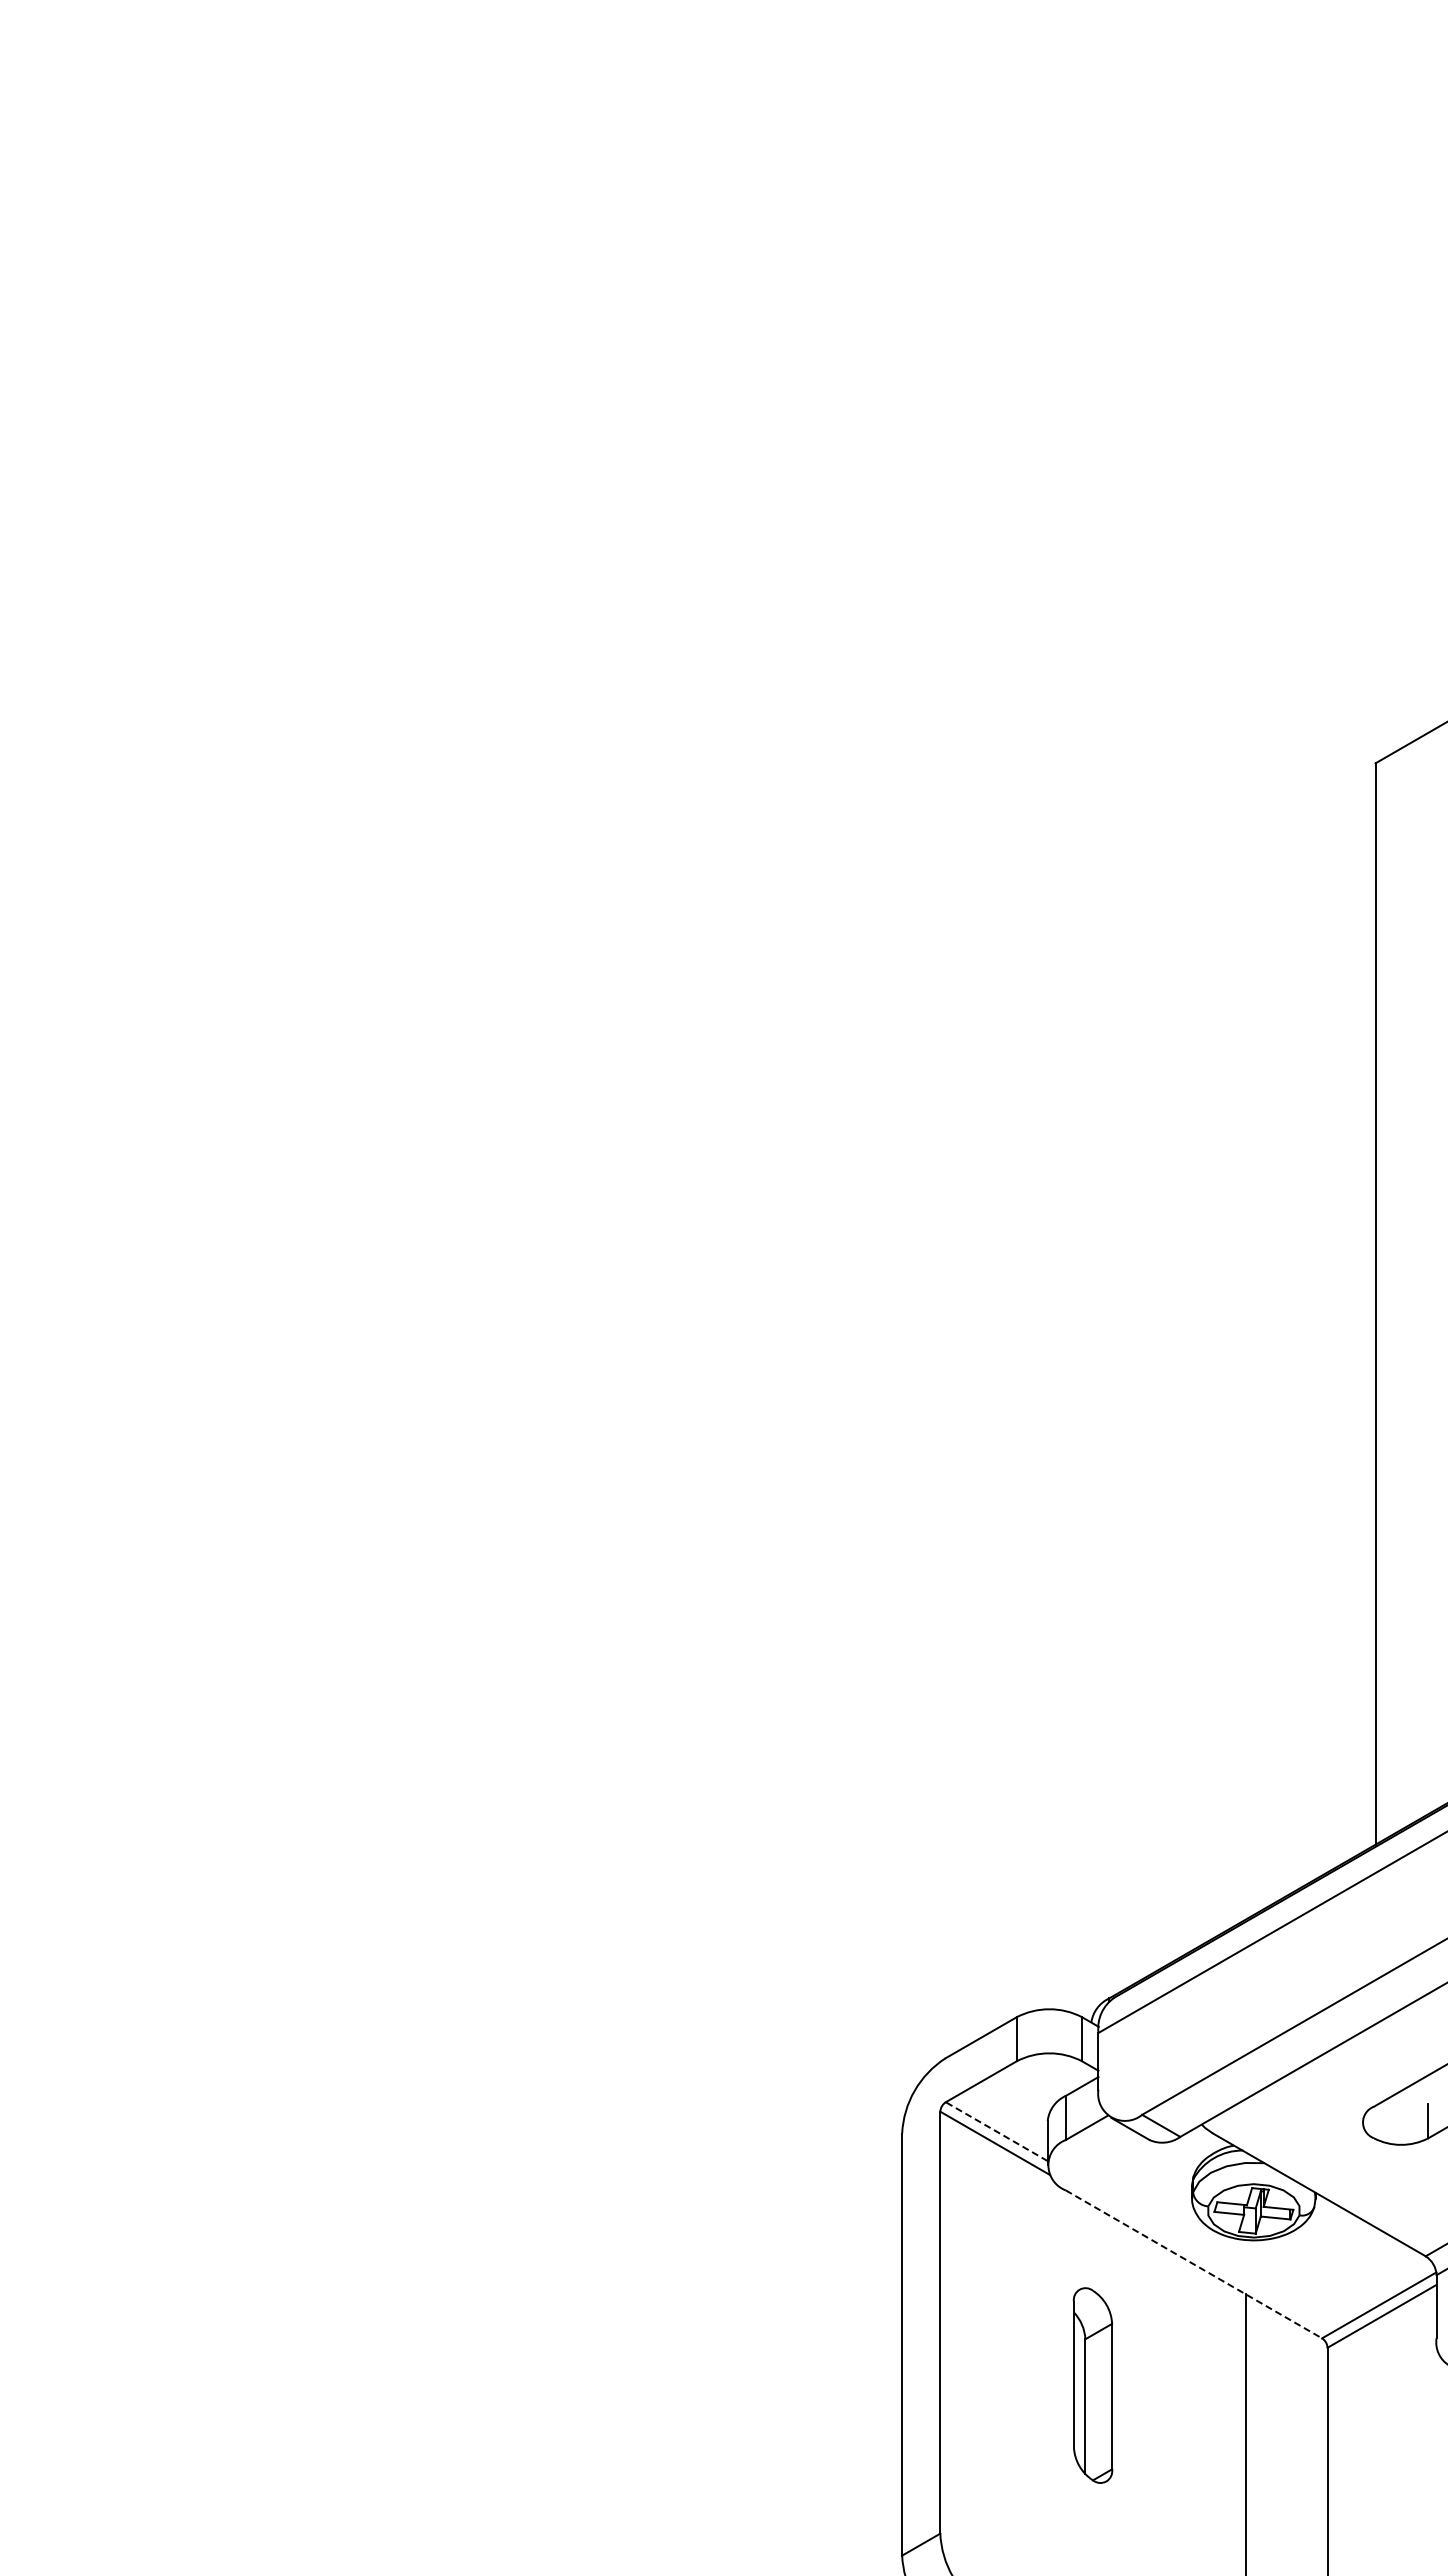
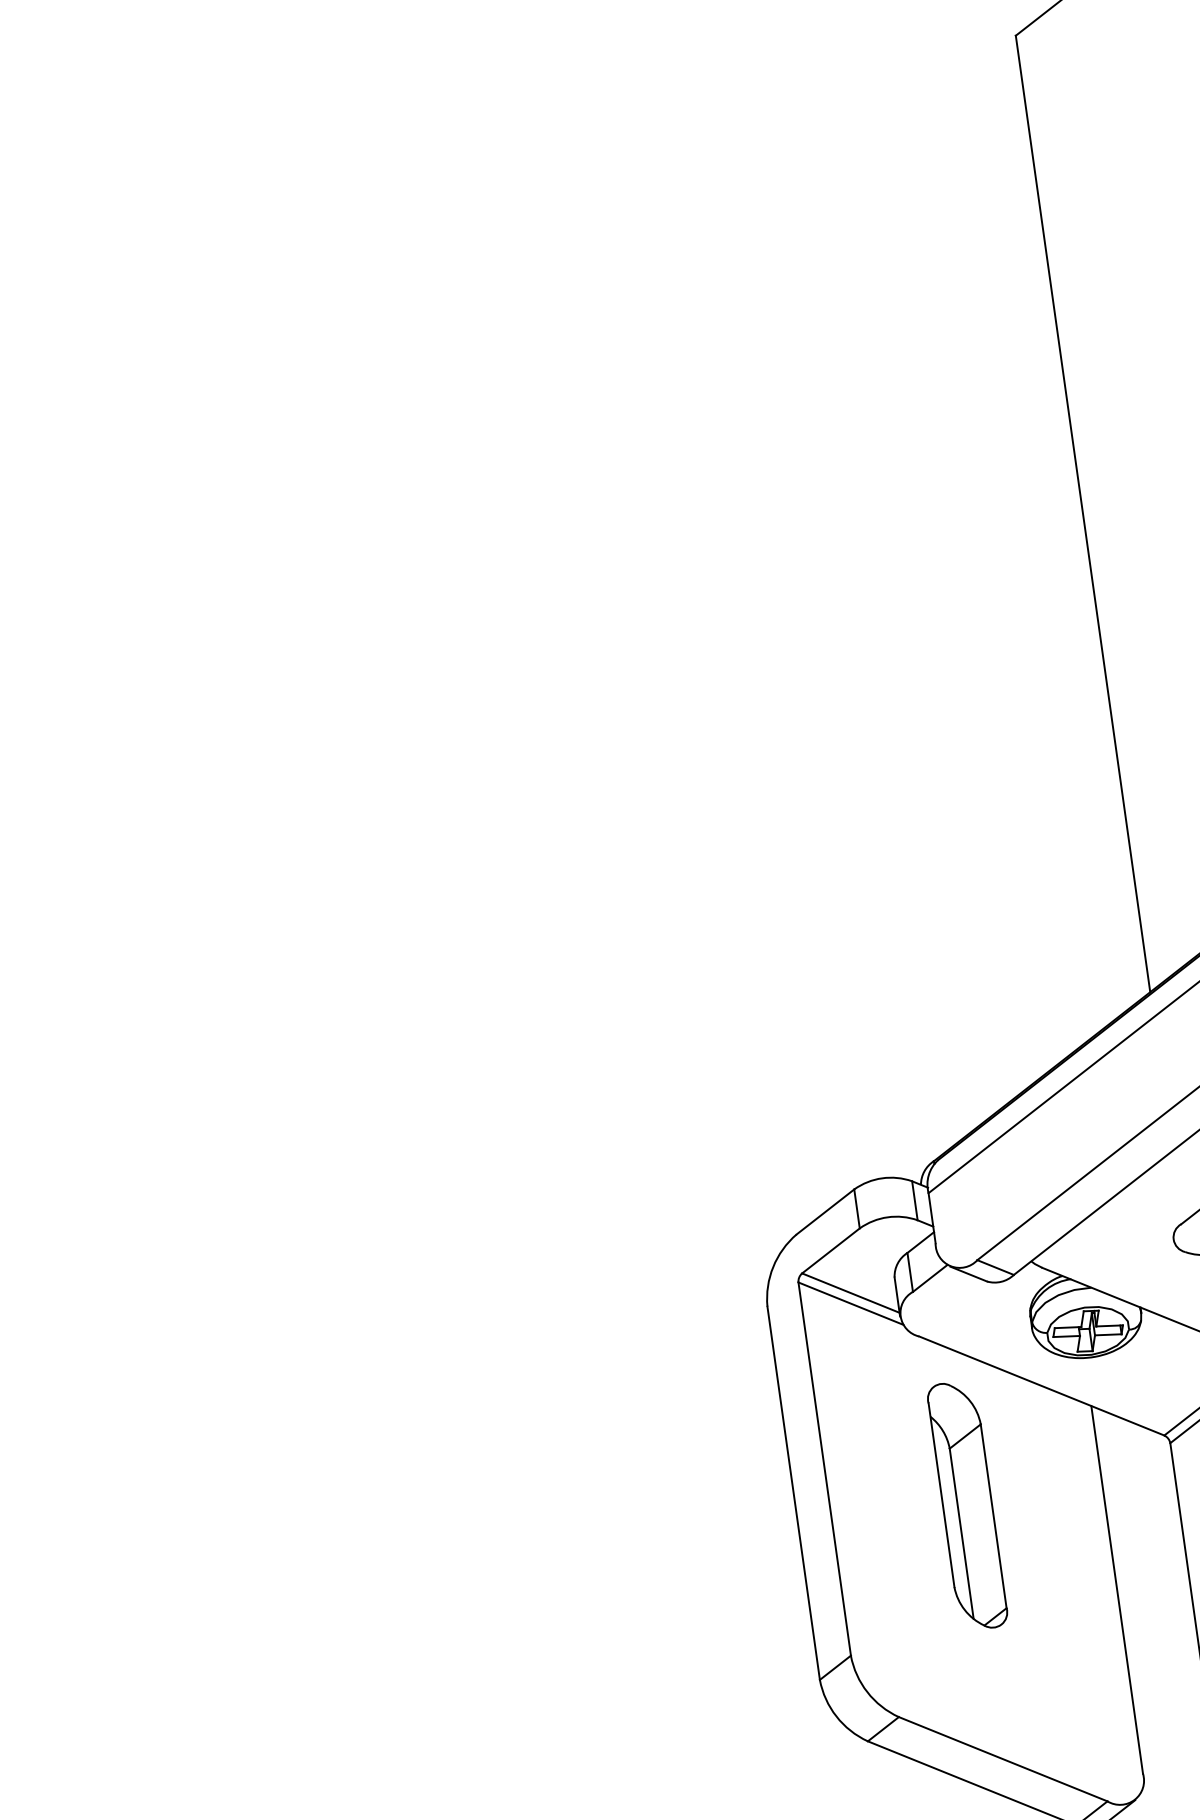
line: (996, 2131) -> (850, 1293), dashed -> solid
line: (1193, 2264) -> (1041, 1386), dashed -> solid
part: (1092, 2385) -> (967, 1505), size x1.43

